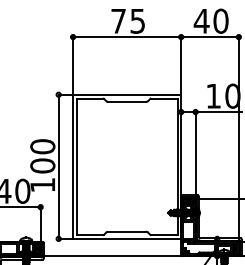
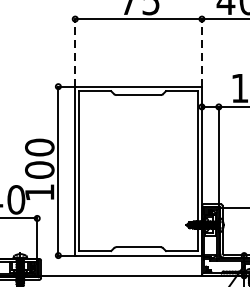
line: (73, 65) -> (75, 52), solid -> dashed
line: (181, 65) -> (202, 52), solid -> dashed

